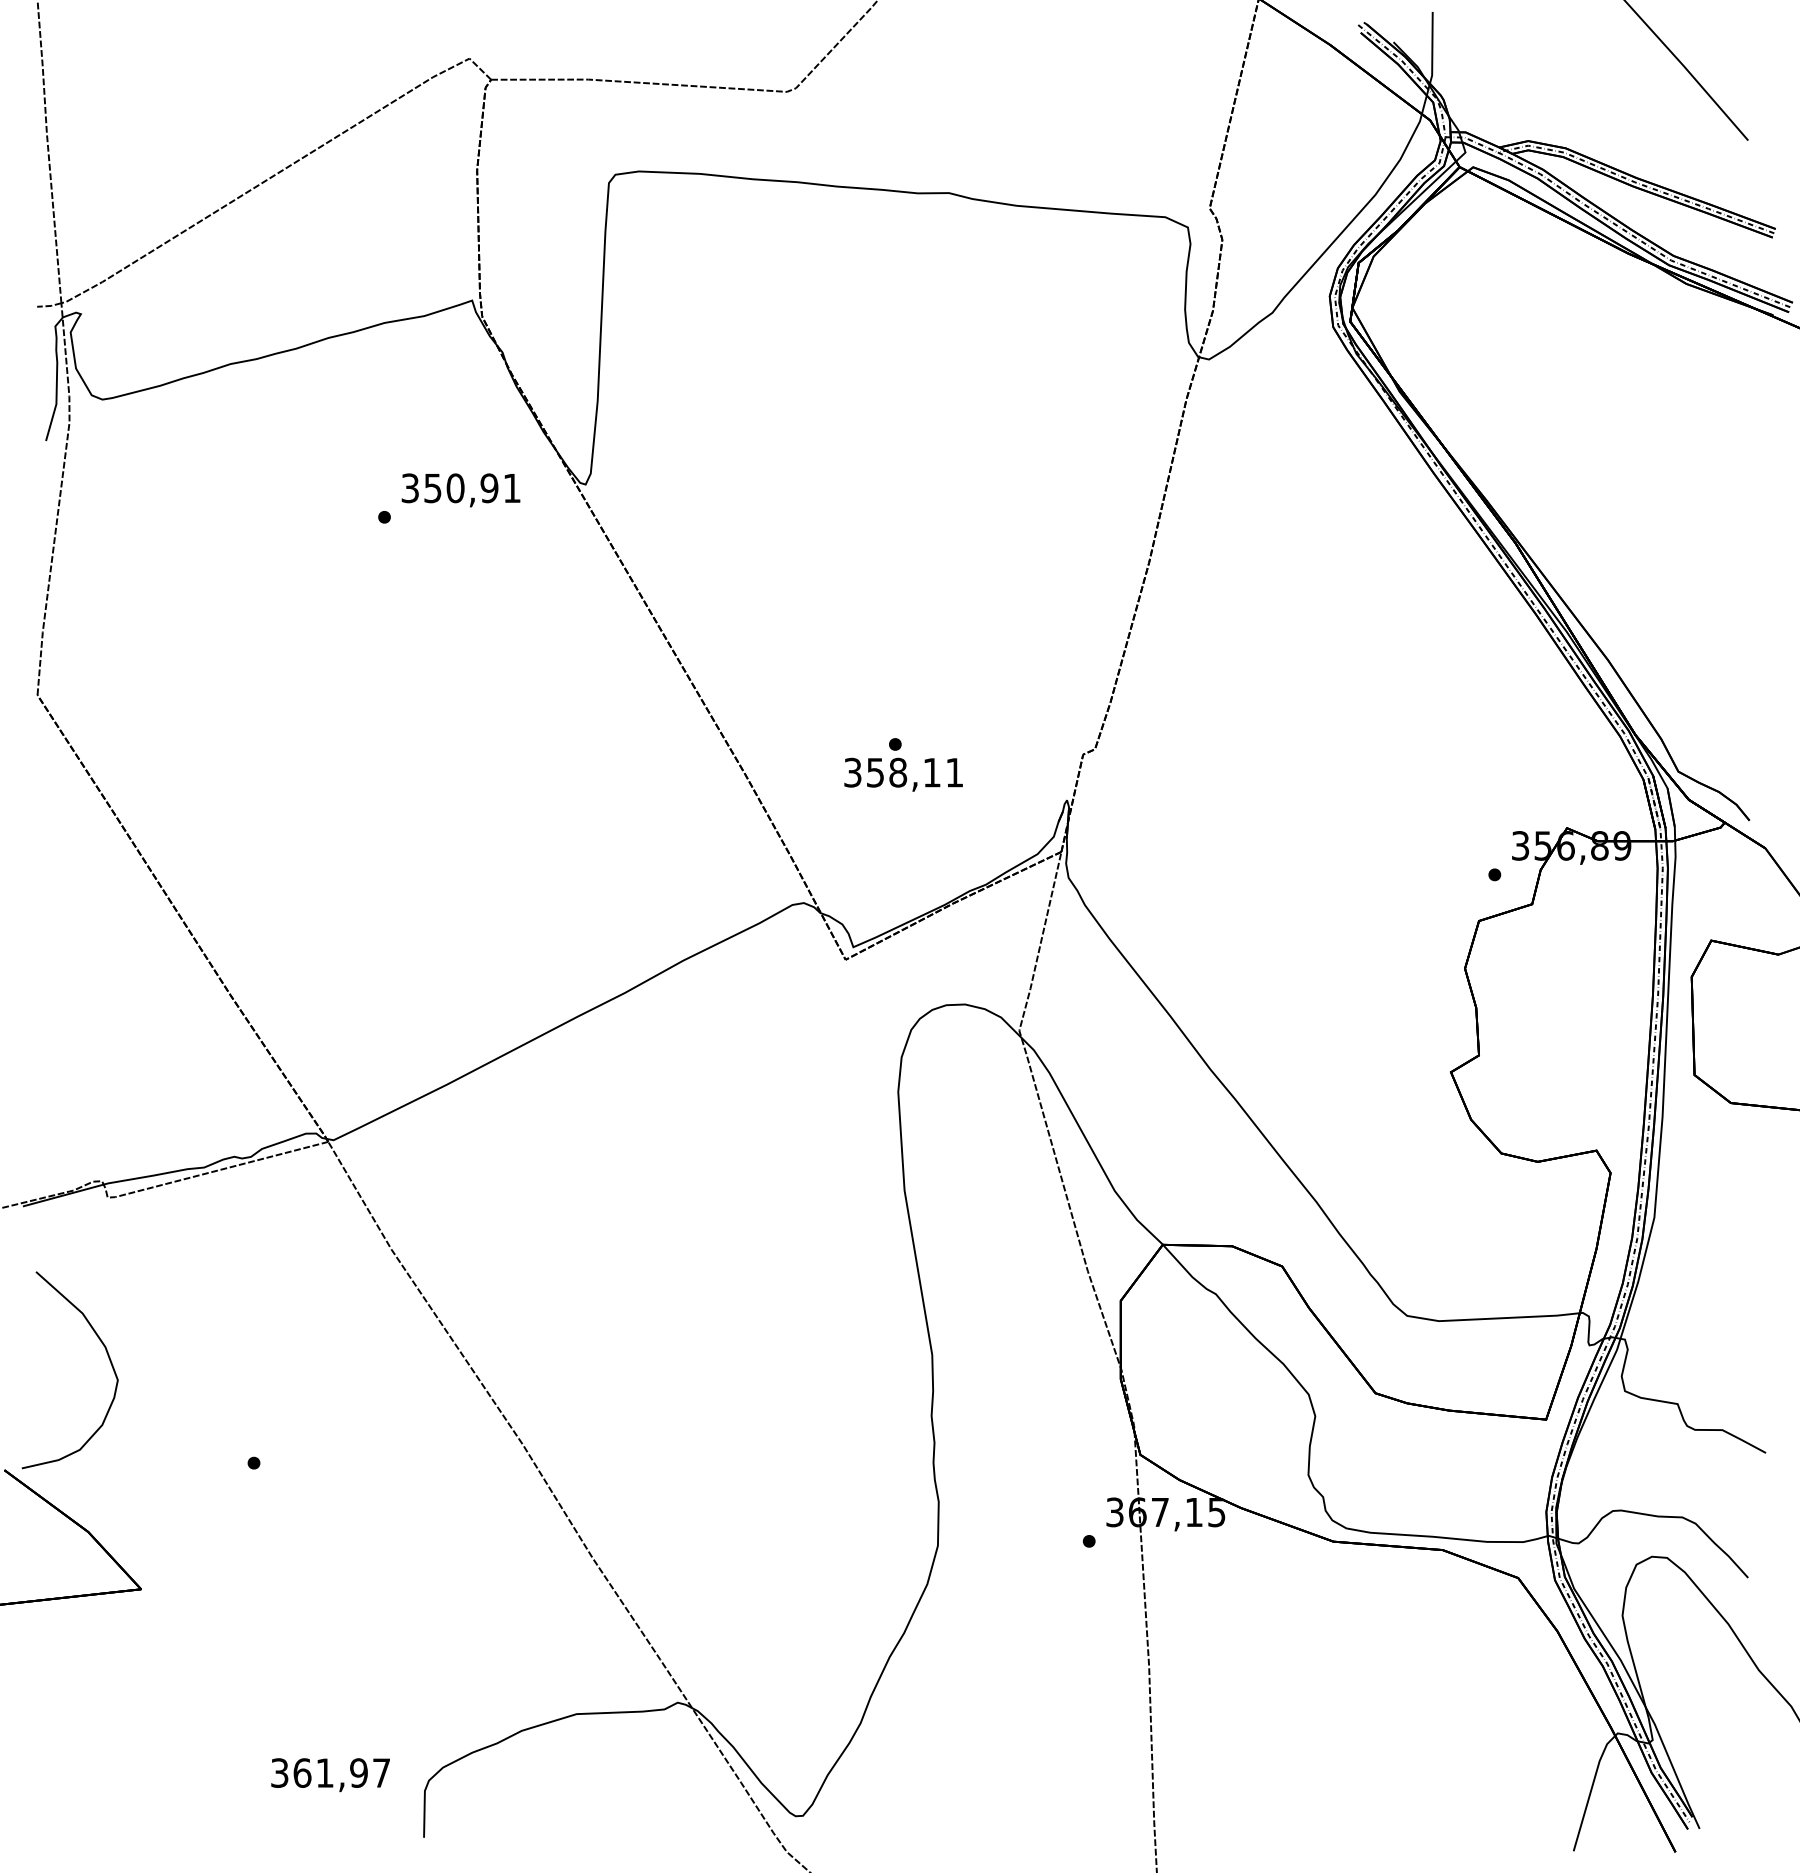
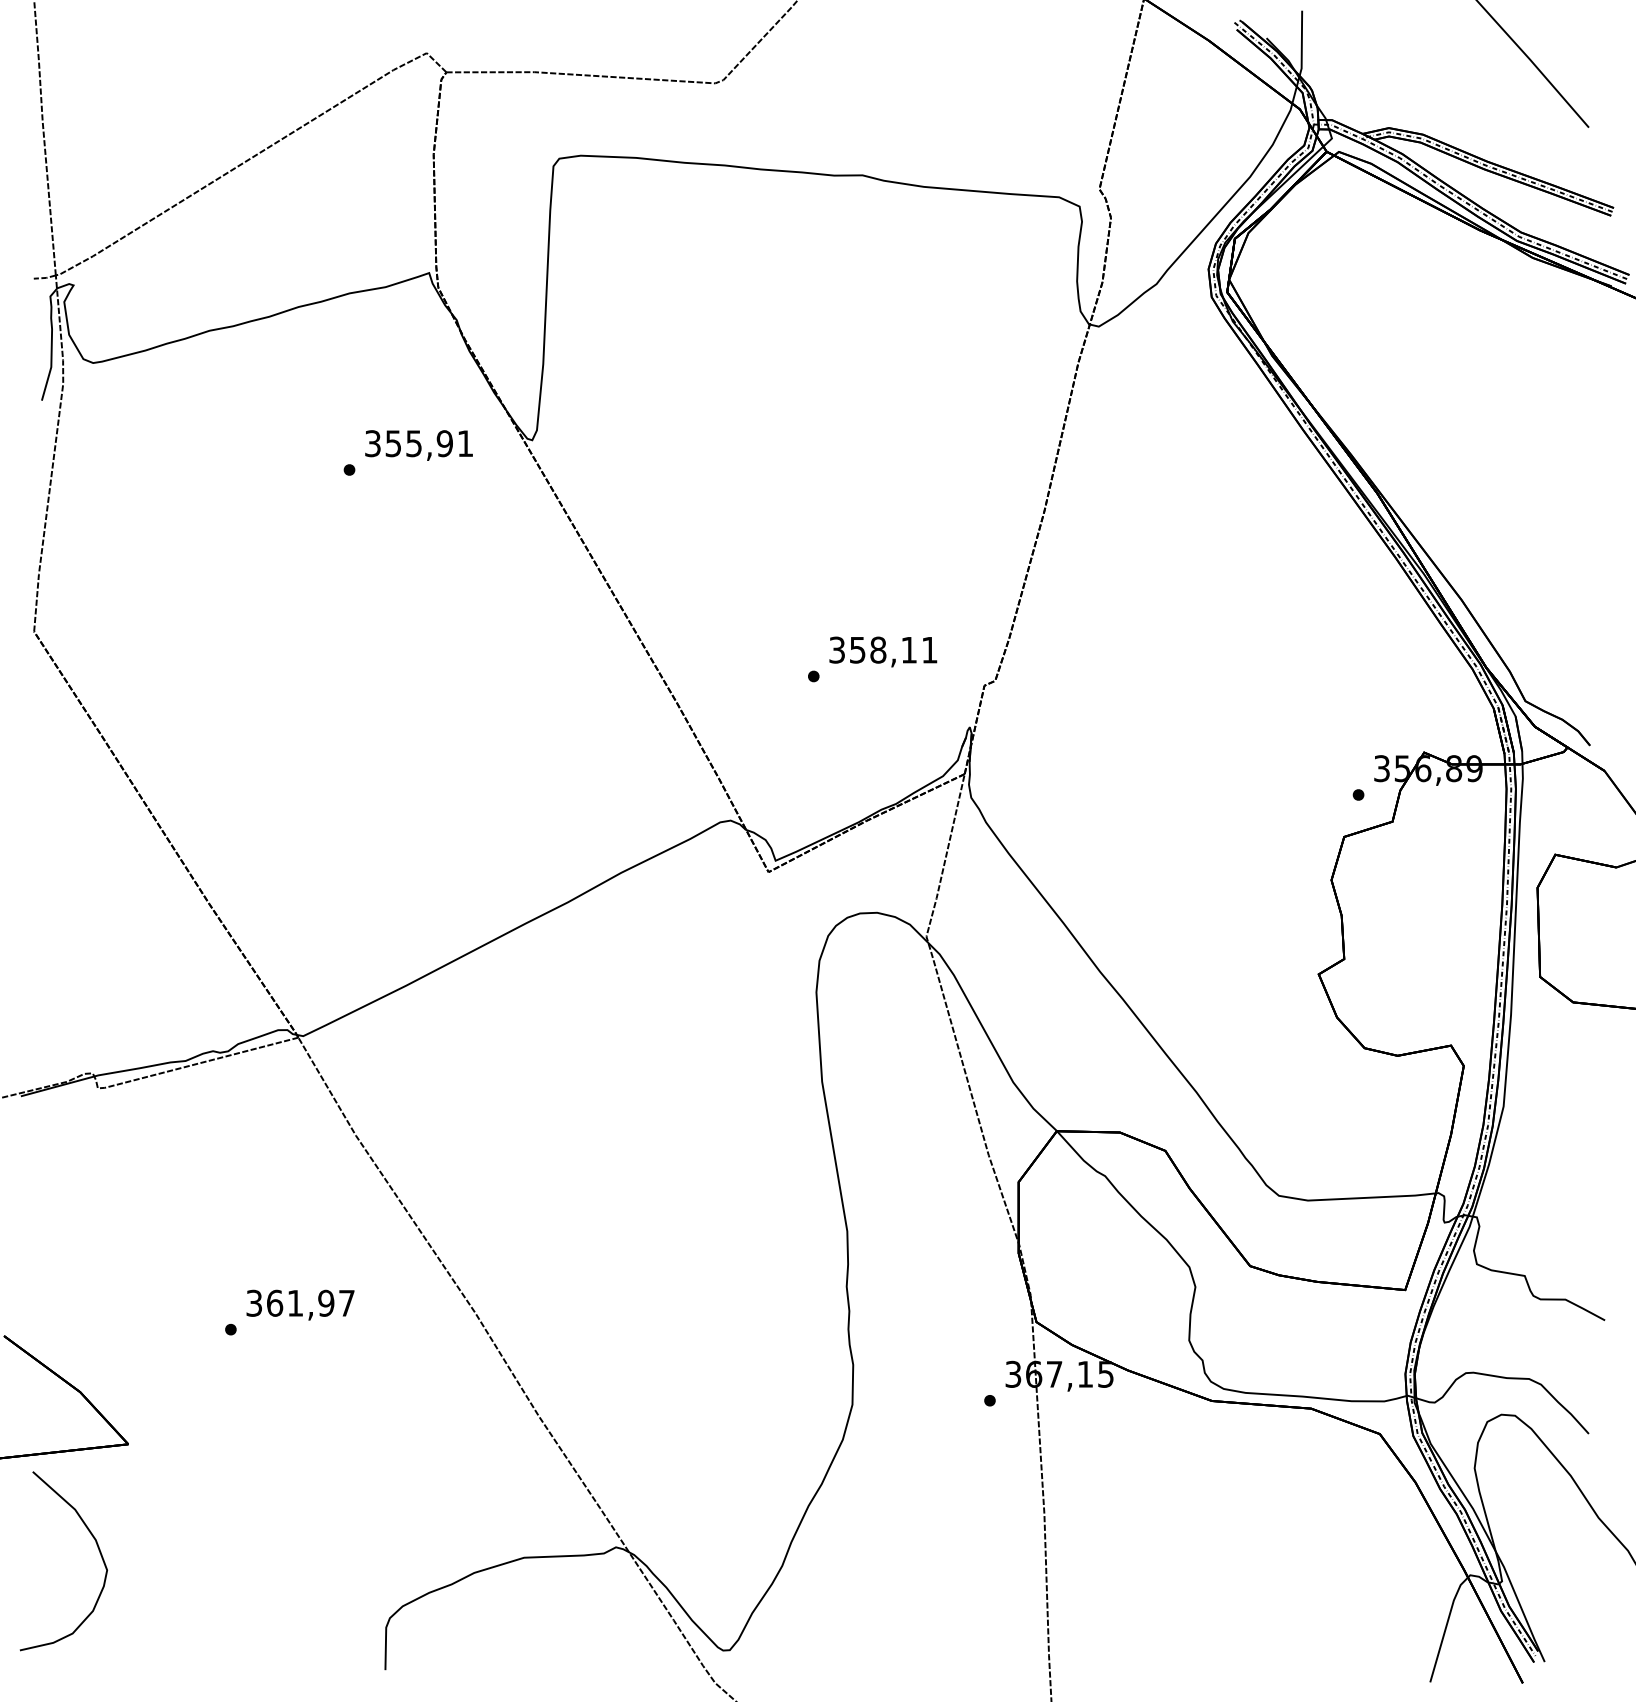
text: (456, 488) -> (414, 443), 350,91 -> 355,91
text: (903, 774) -> (883, 651), moved
curve: (106, 1352) -> (96, 1545), moved
text: (330, 1774) -> (300, 1304), moved

